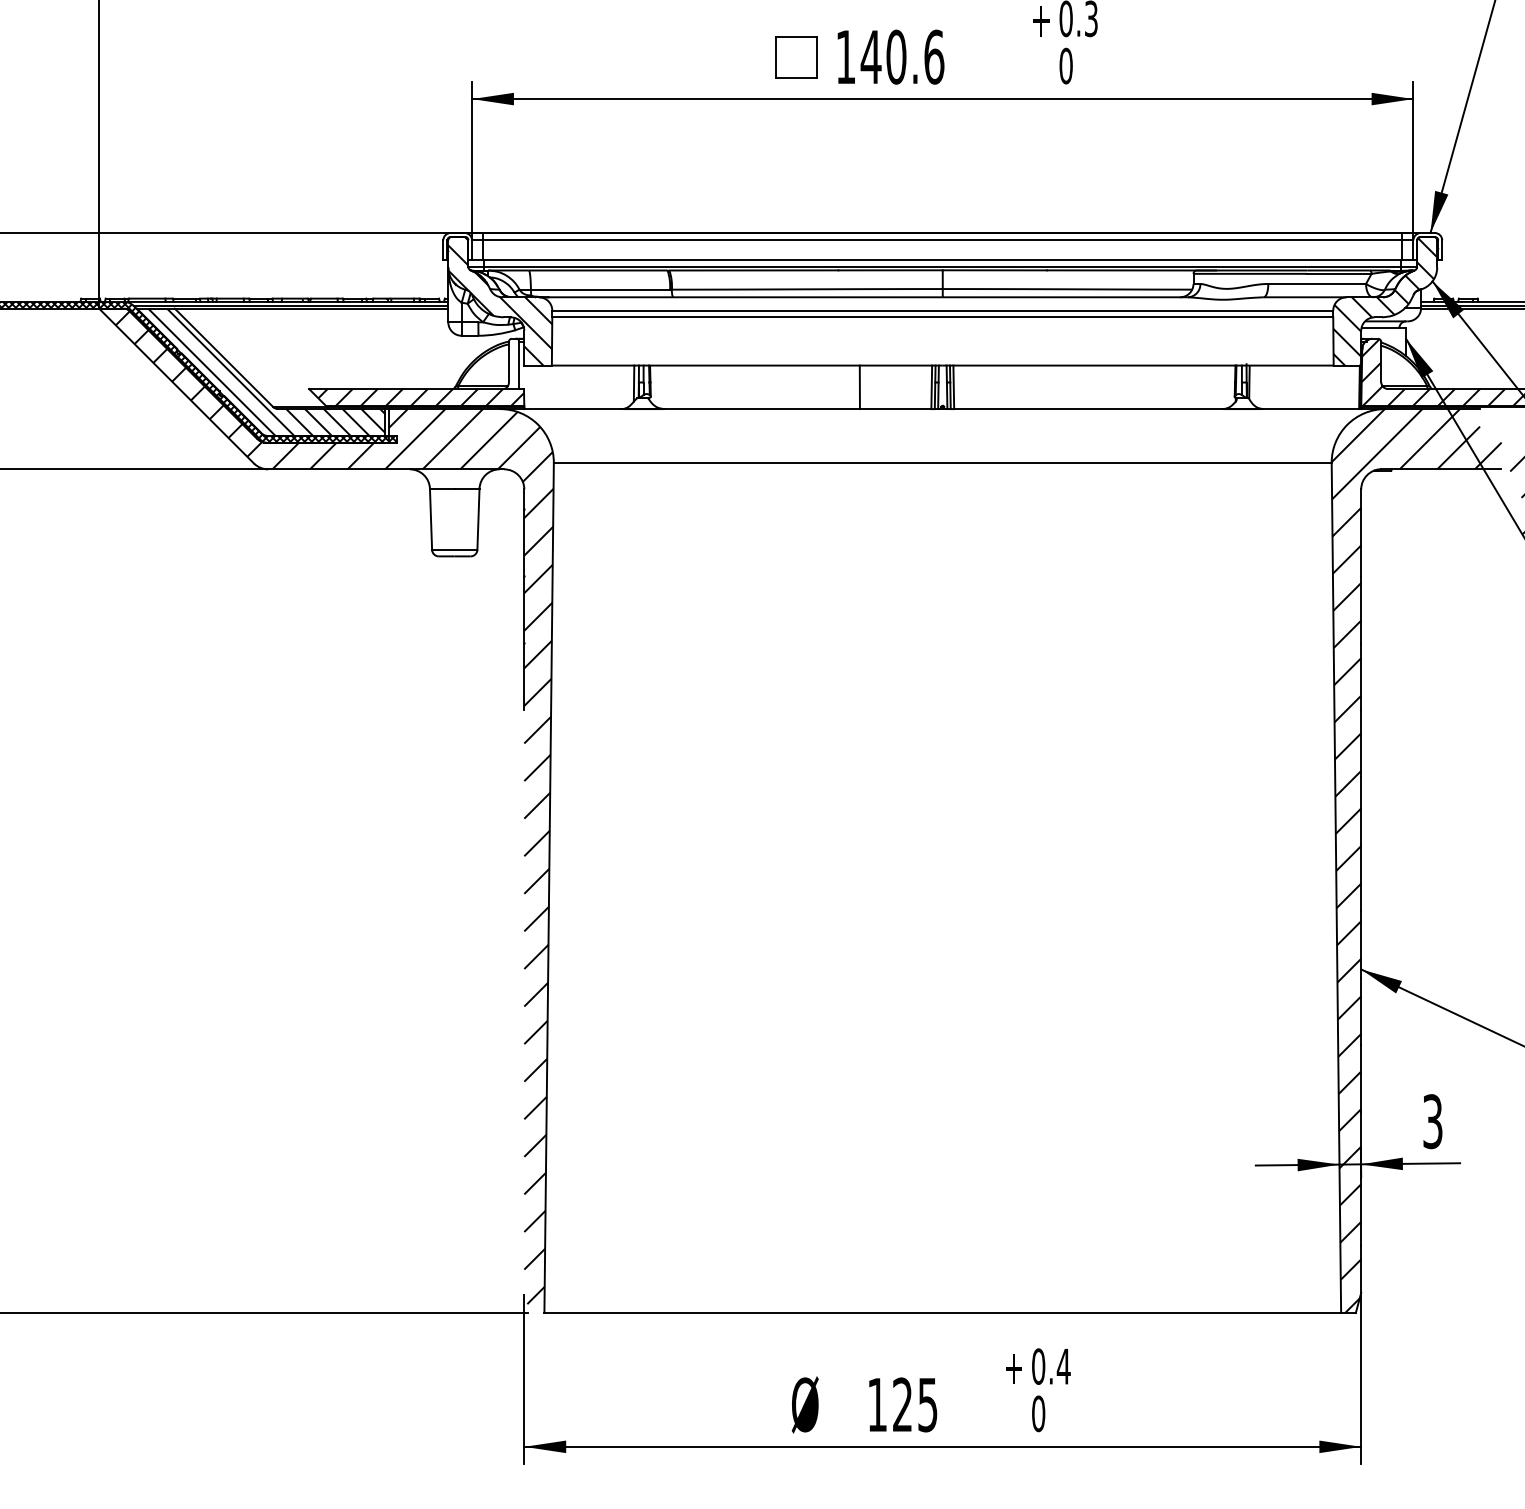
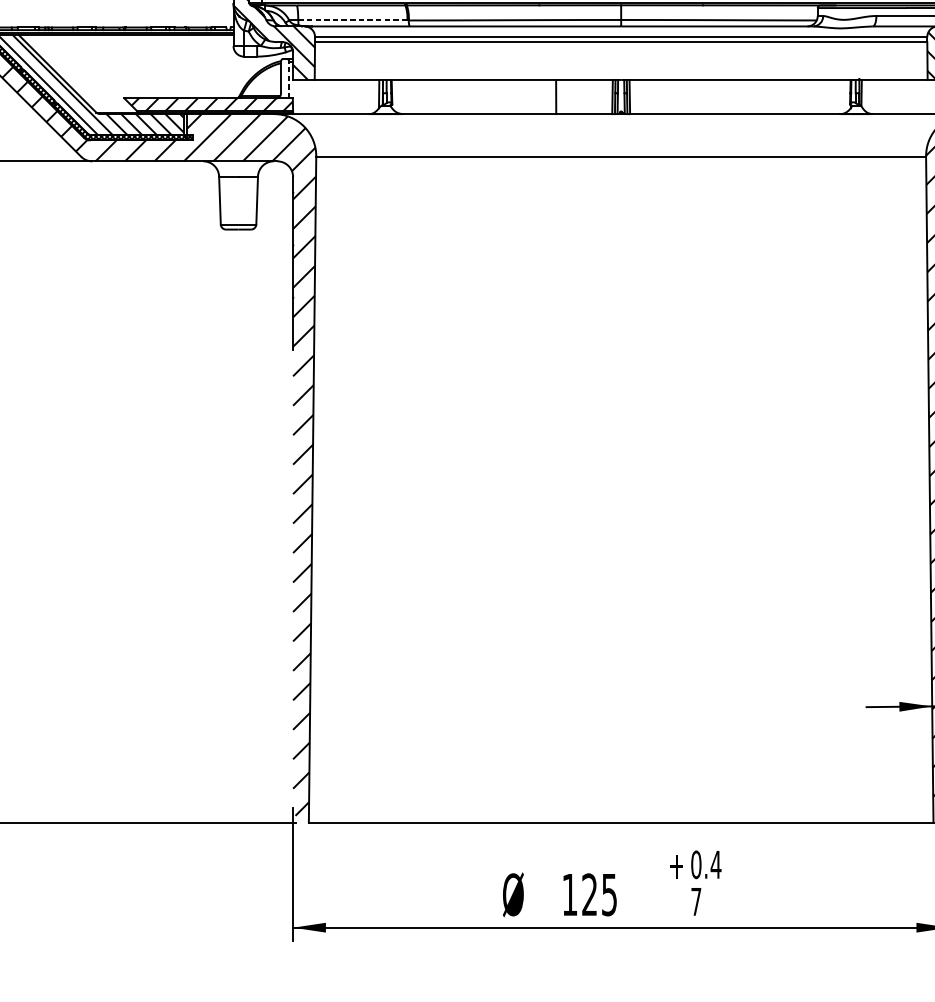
line: (600, 289) -> (352, 20), solid -> dashed
line: (519, 365) -> (289, 79), solid -> dashed
text: (1038, 1413) -> (696, 901), 0 -> 7

